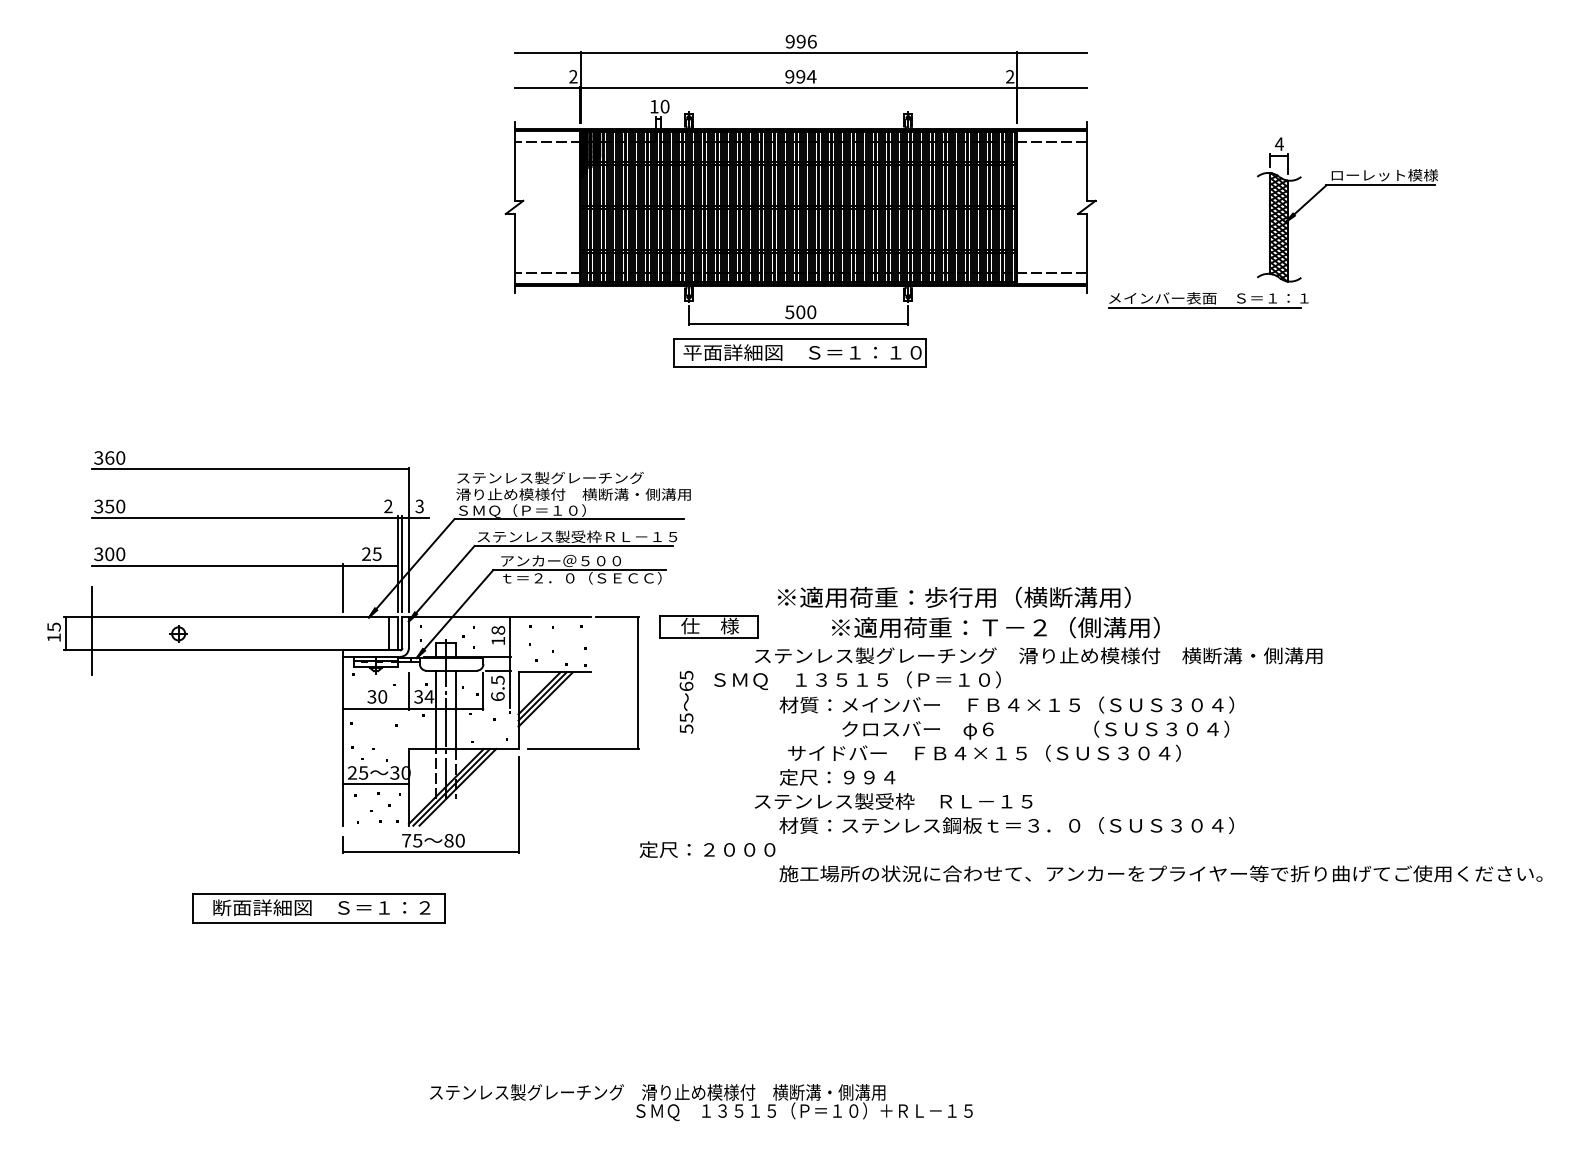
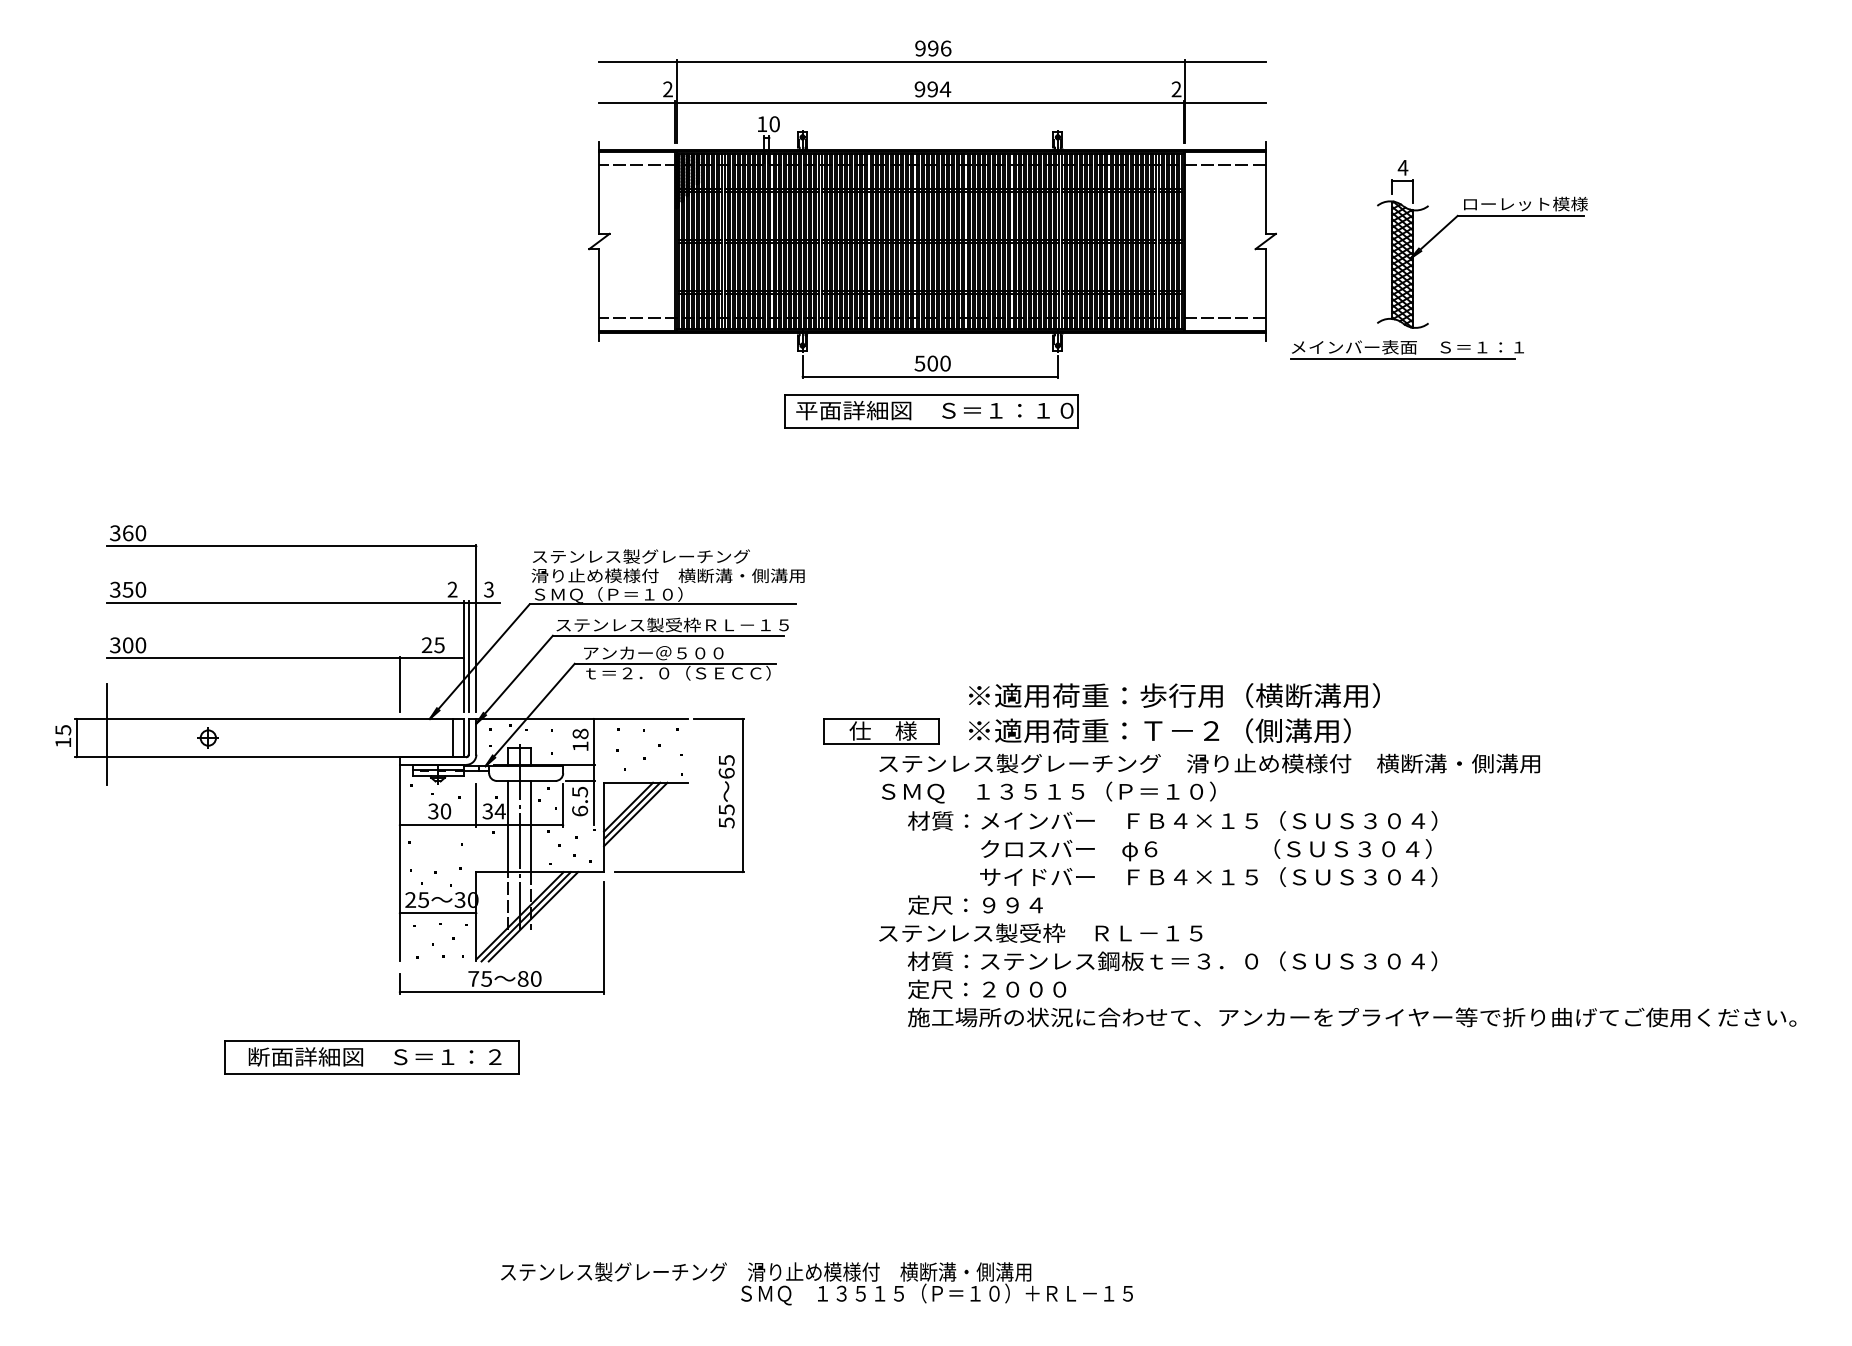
part: (1347, 185) -> (1482, 216), moved
text: (954, 597) -> (1174, 695), moved
part: (708, 626) -> (881, 731), moved
text: (857, 680) -> (1048, 792), moved
text: (686, 702) -> (726, 791), moved
text: (984, 752) -> (1208, 876), moved
text: (707, 848) -> (987, 988), moved

